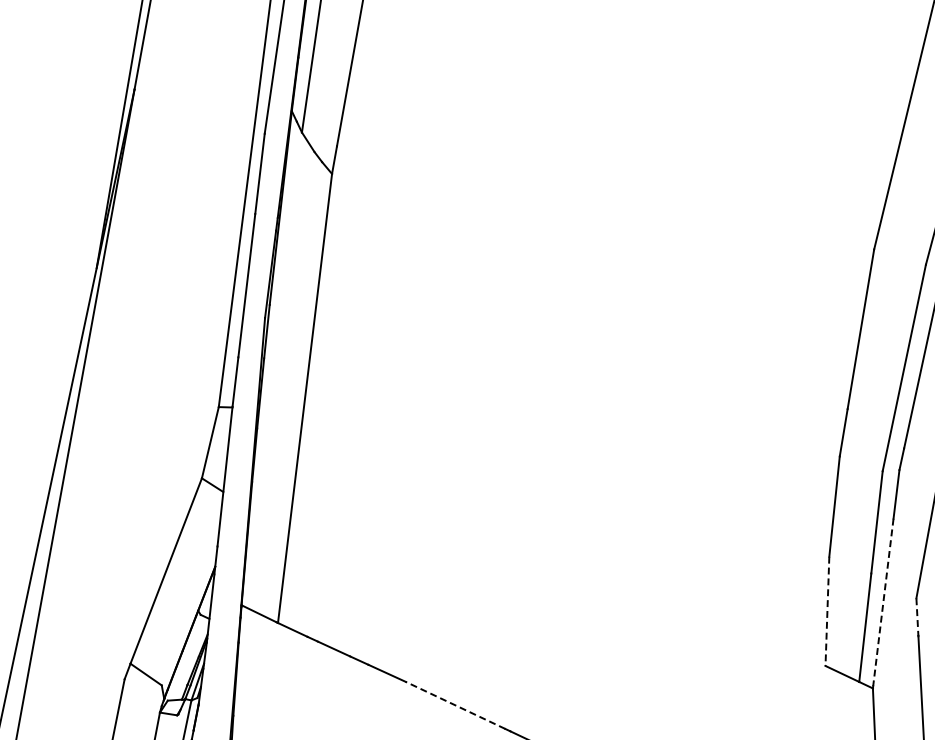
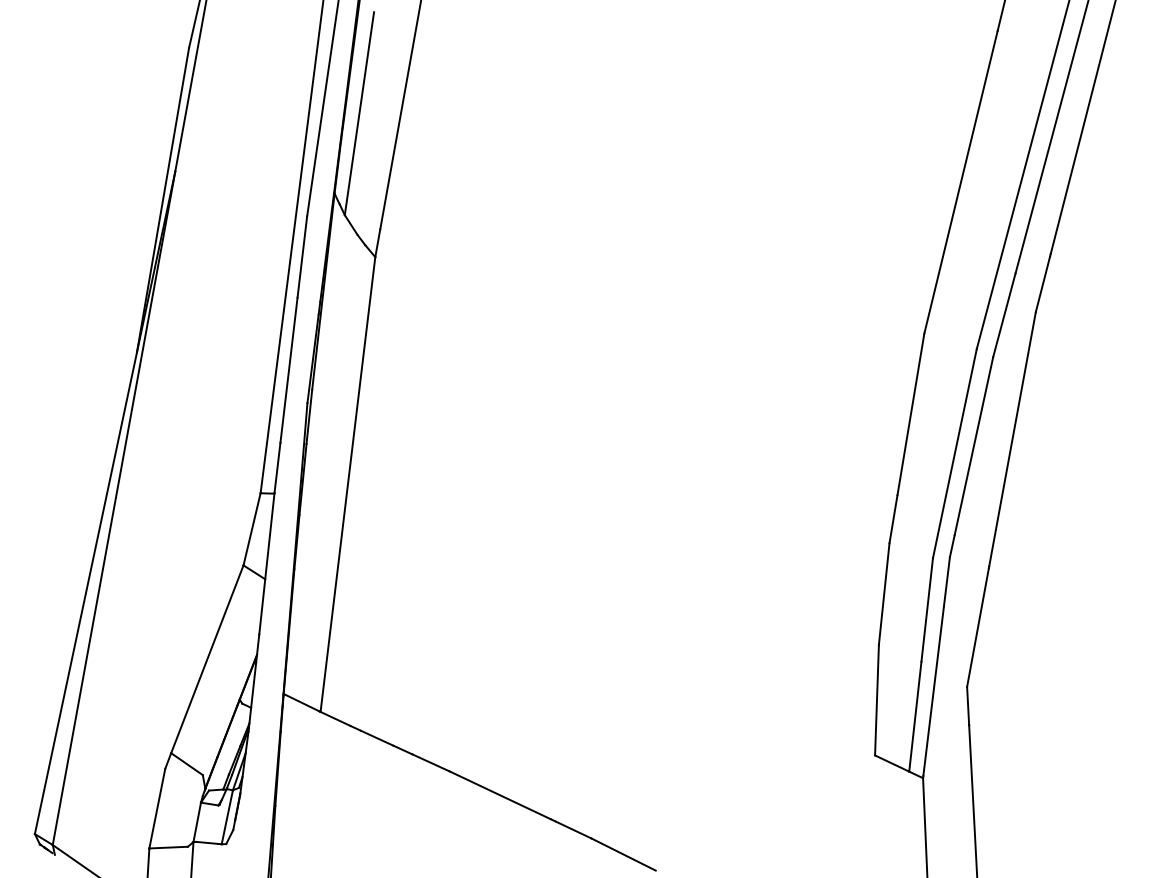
line: (883, 602) -> (933, 691), dashed -> solid
line: (826, 611) -> (876, 700), dashed -> solid
line: (917, 616) -> (968, 705), dashed -> solid
line: (455, 705) -> (500, 795), dashed -> solid

